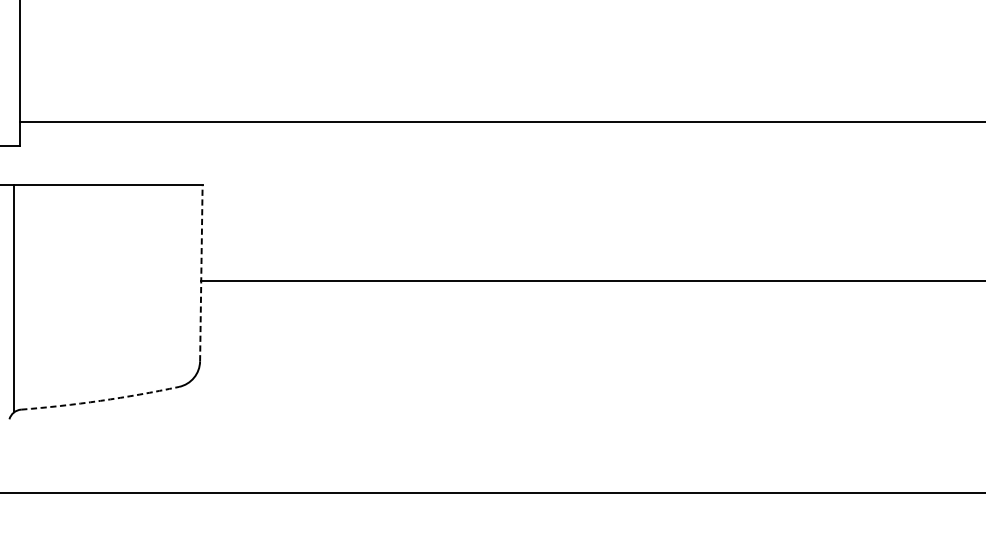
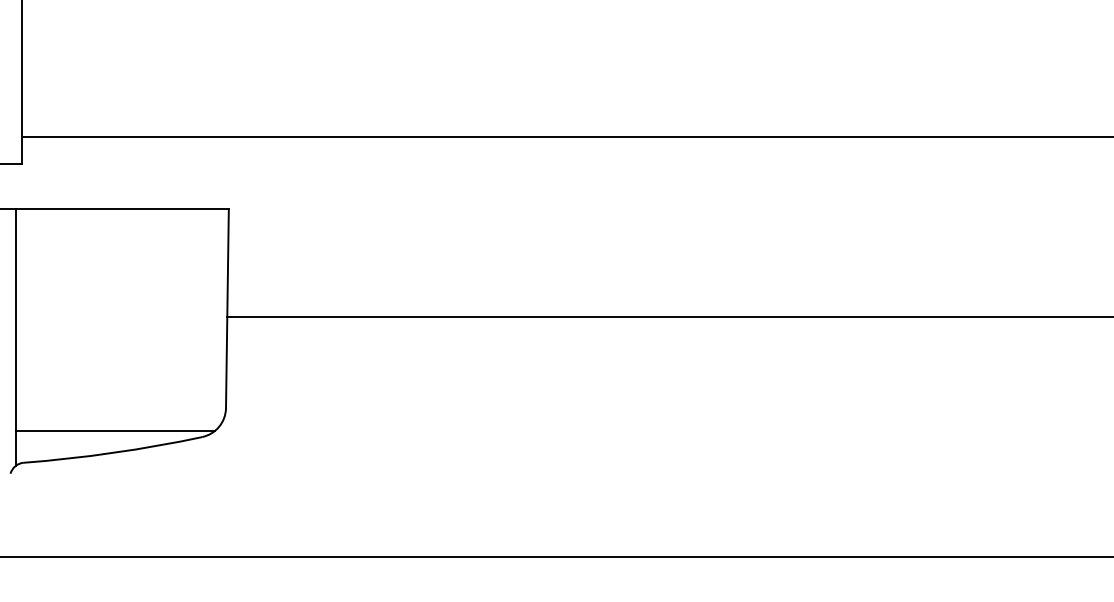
line: (201, 273) -> (227, 308), dashed -> solid
line: (102, 381) -> (115, 431), added
arc: (100, 400) -> (113, 452), dashed -> solid

